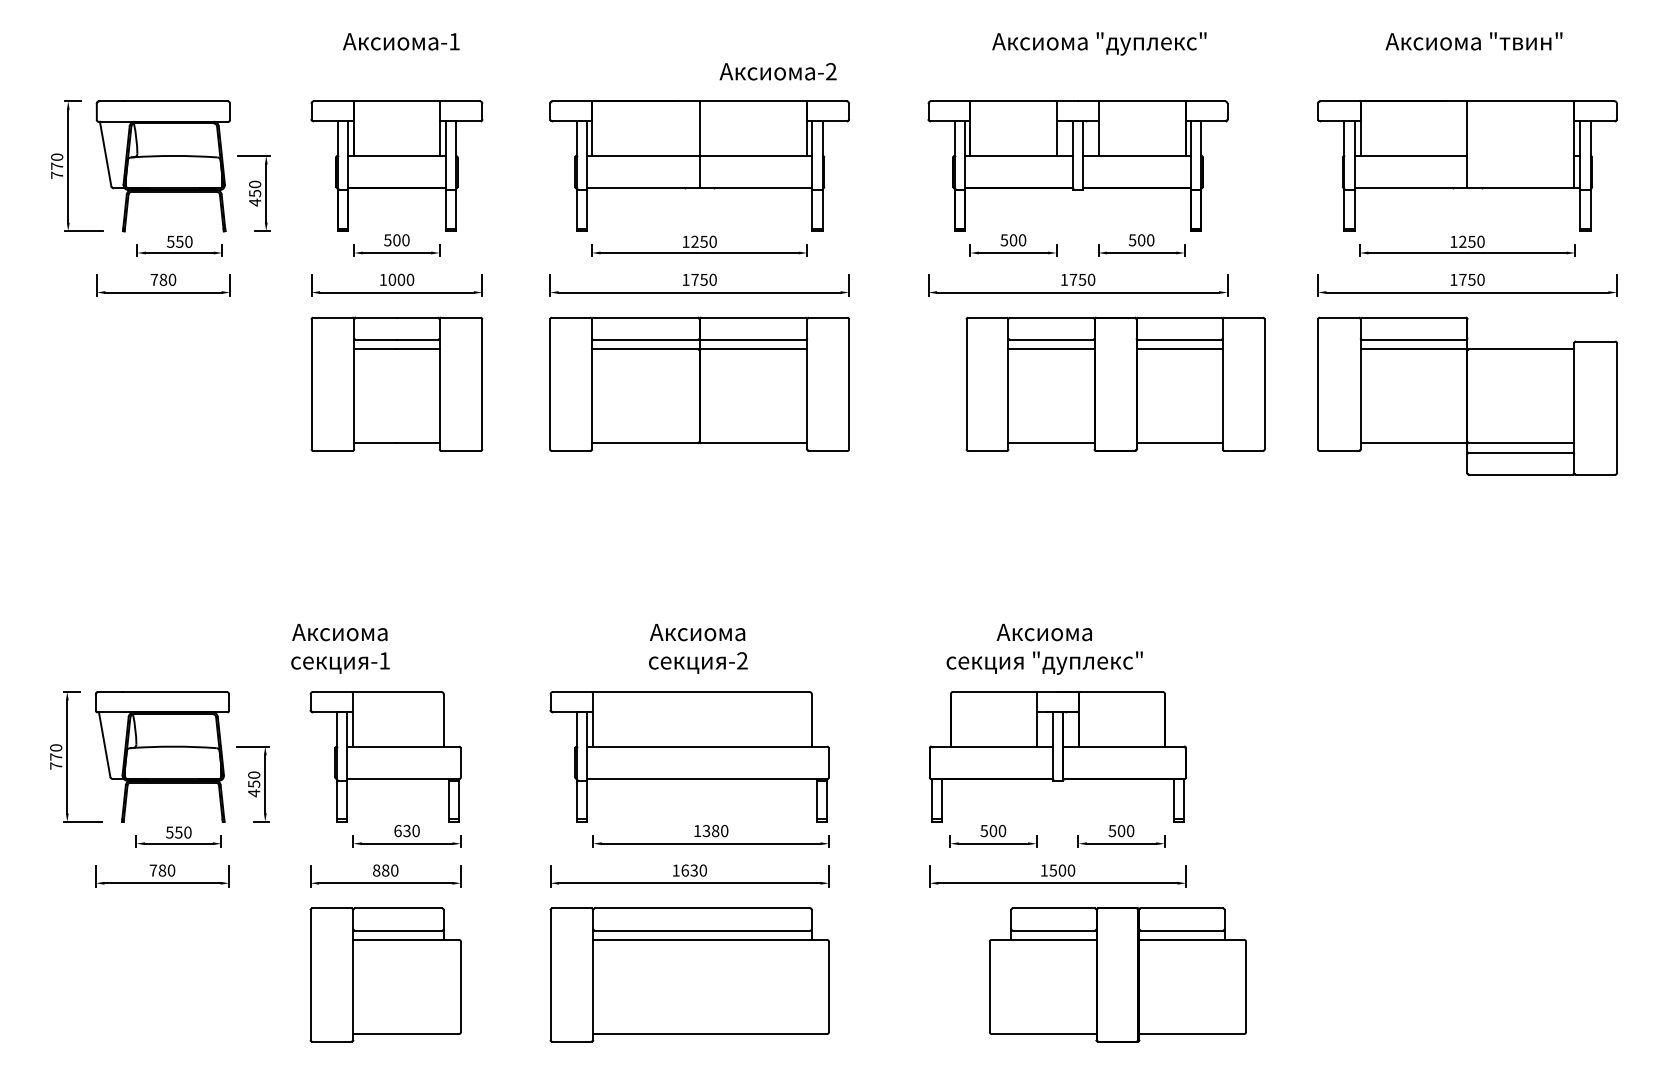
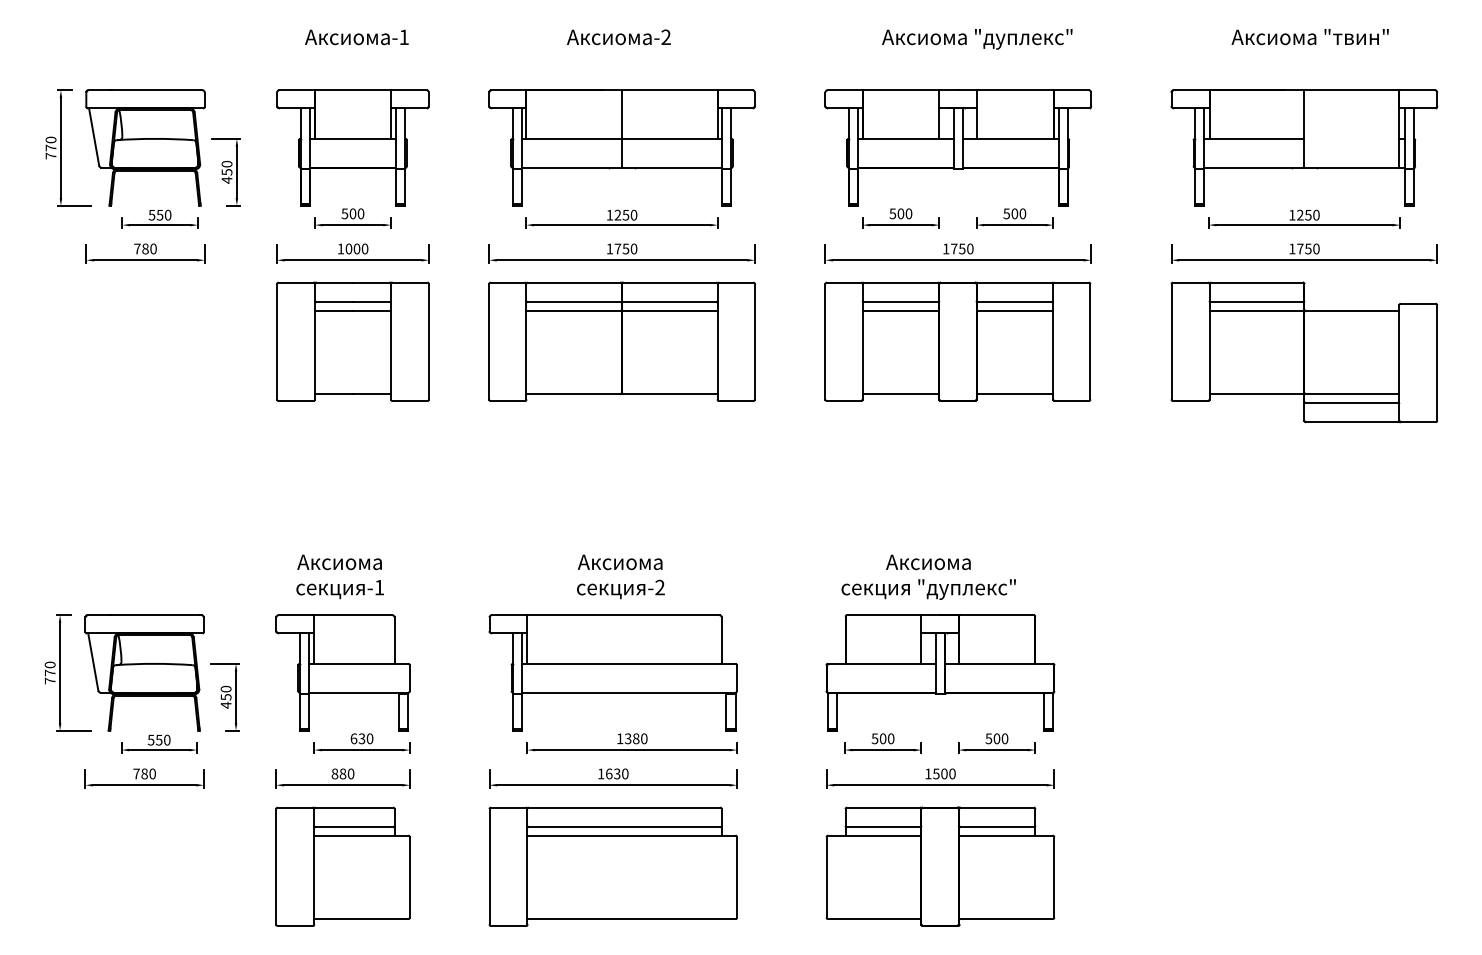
text: (777, 71) -> (618, 37), moved
part: (1115, 383) -> (957, 341), moved
text: (340, 648) -> (340, 576), moved
part: (1117, 974) -> (940, 866), moved

